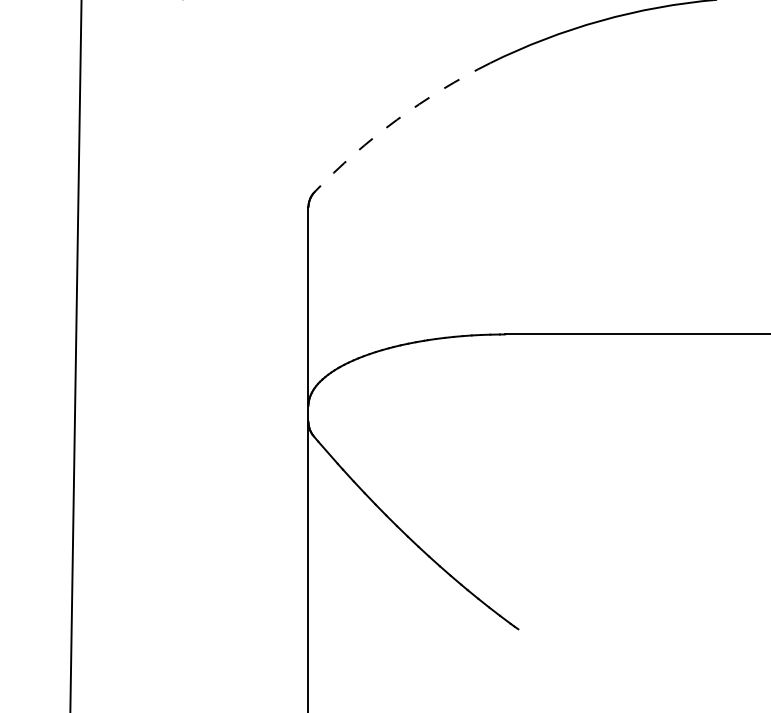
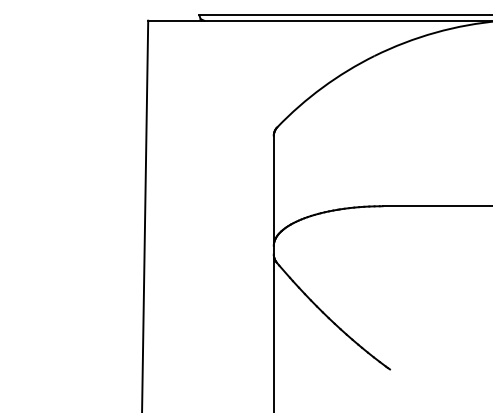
arc: (396, 119) -> (322, 87), dashed -> solid

